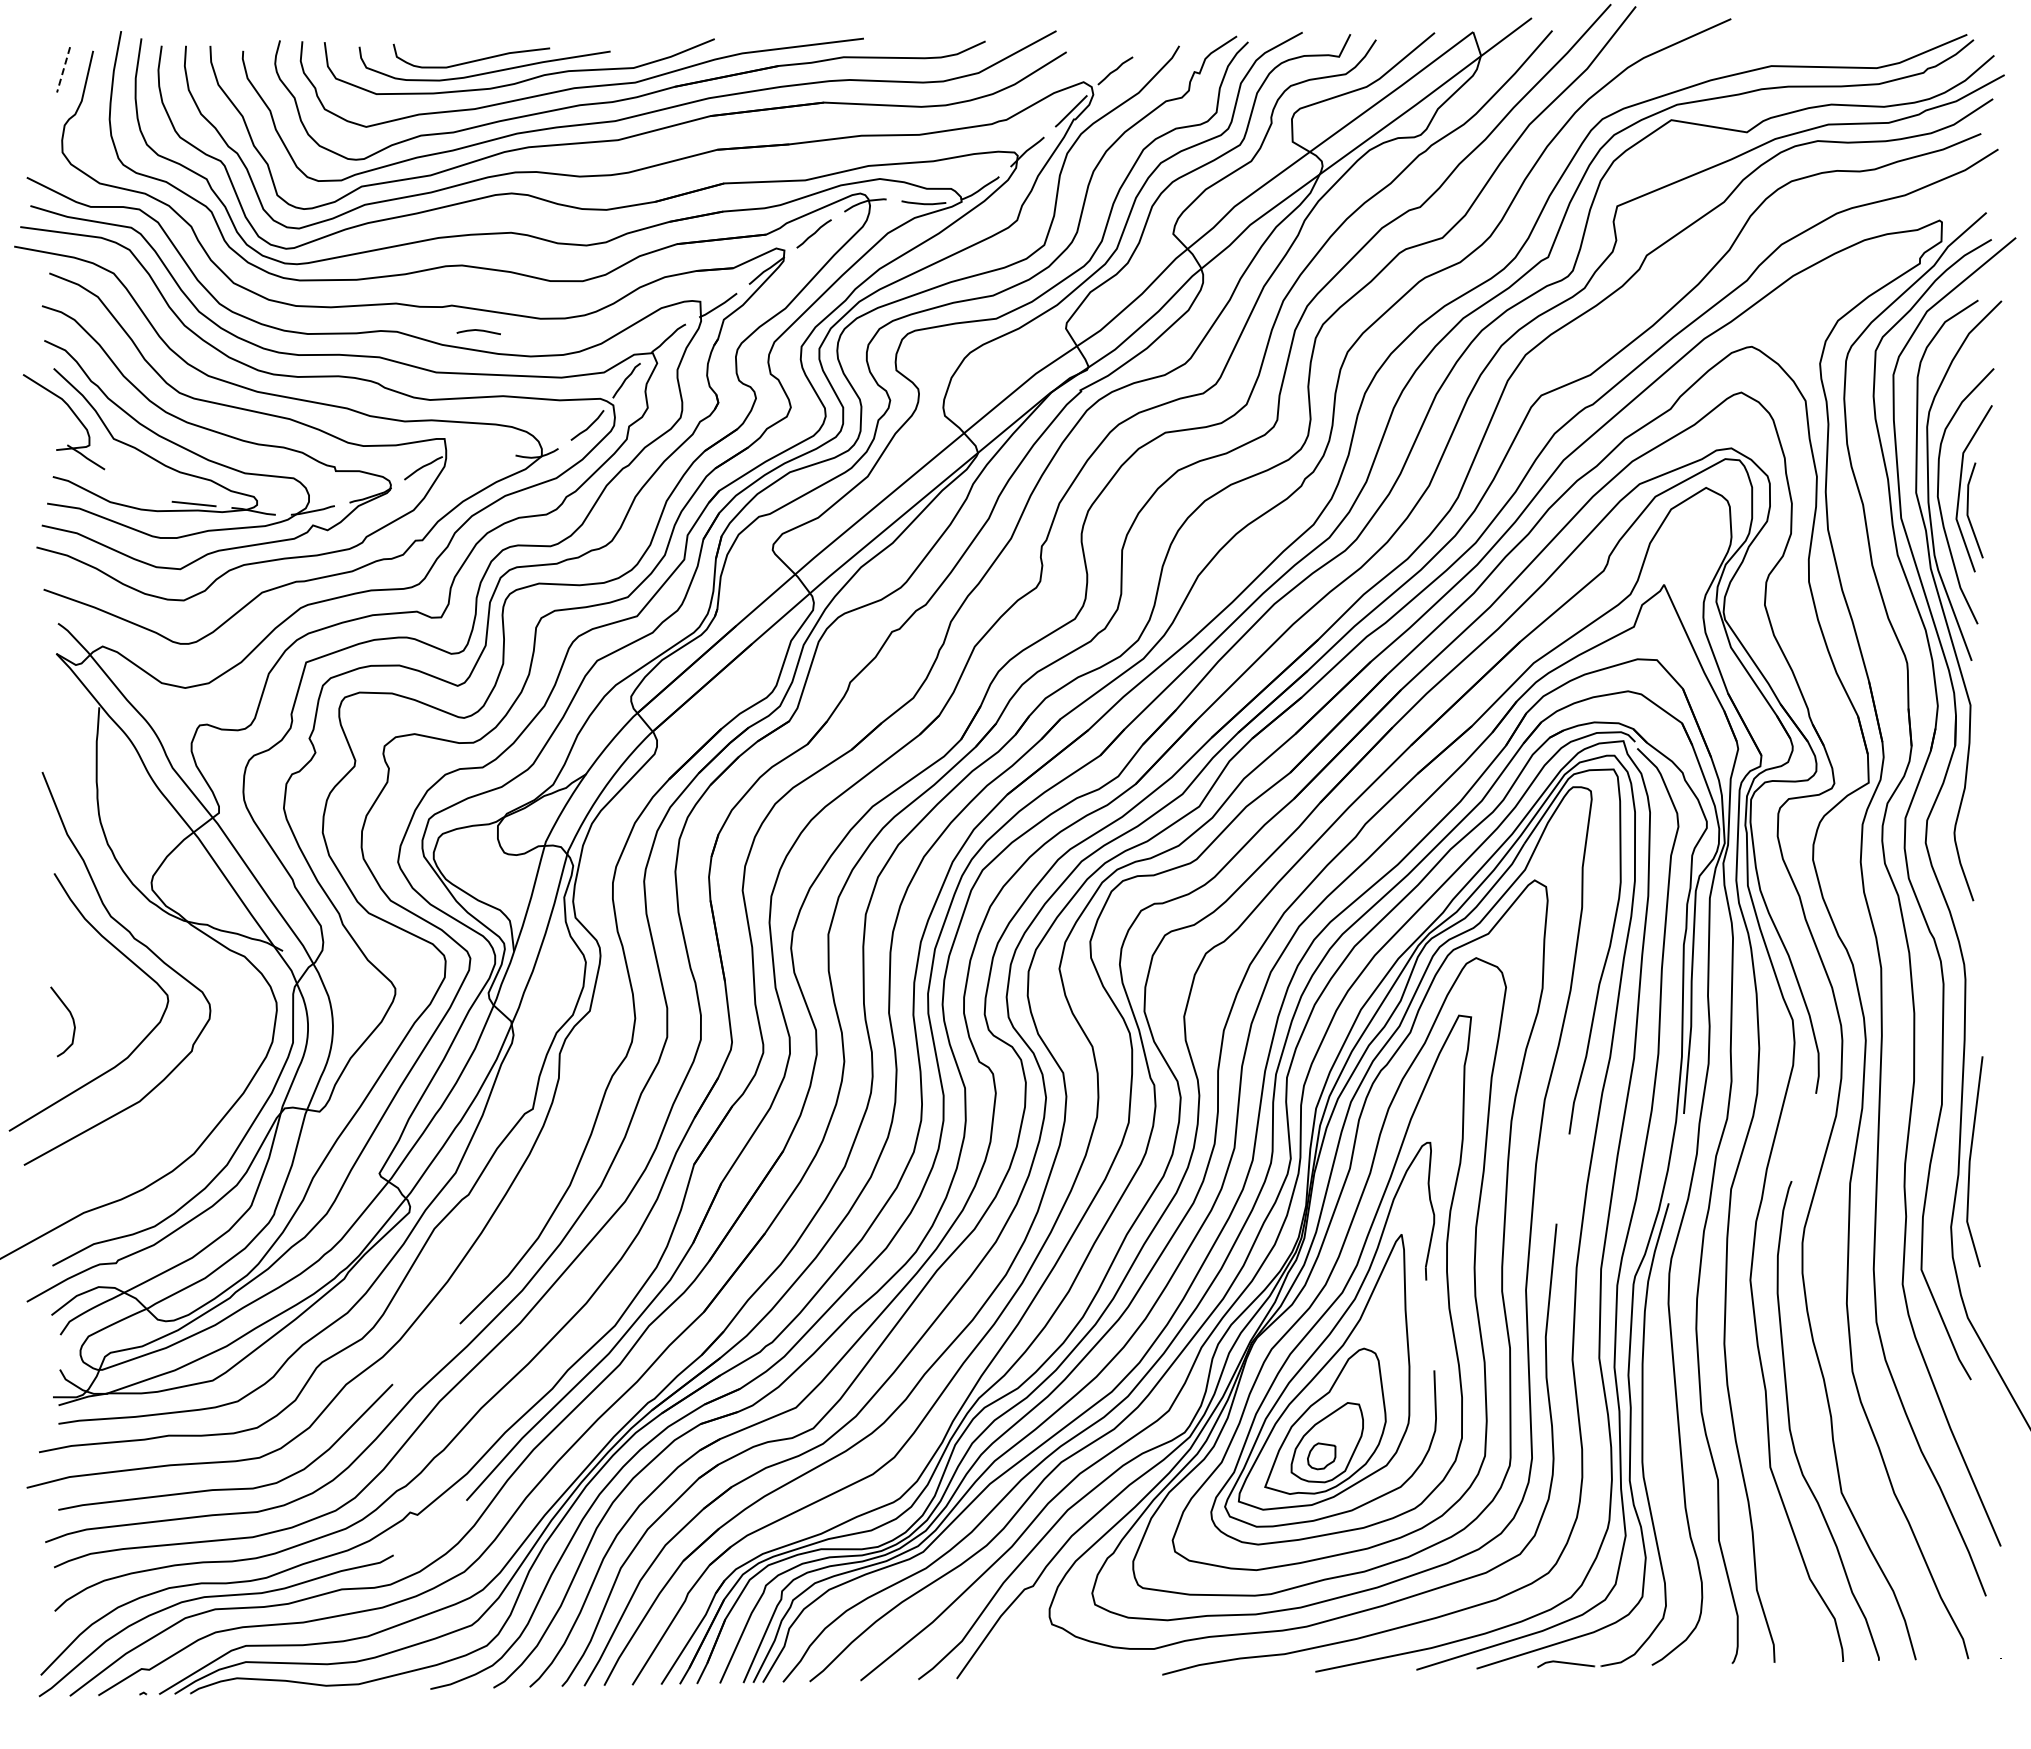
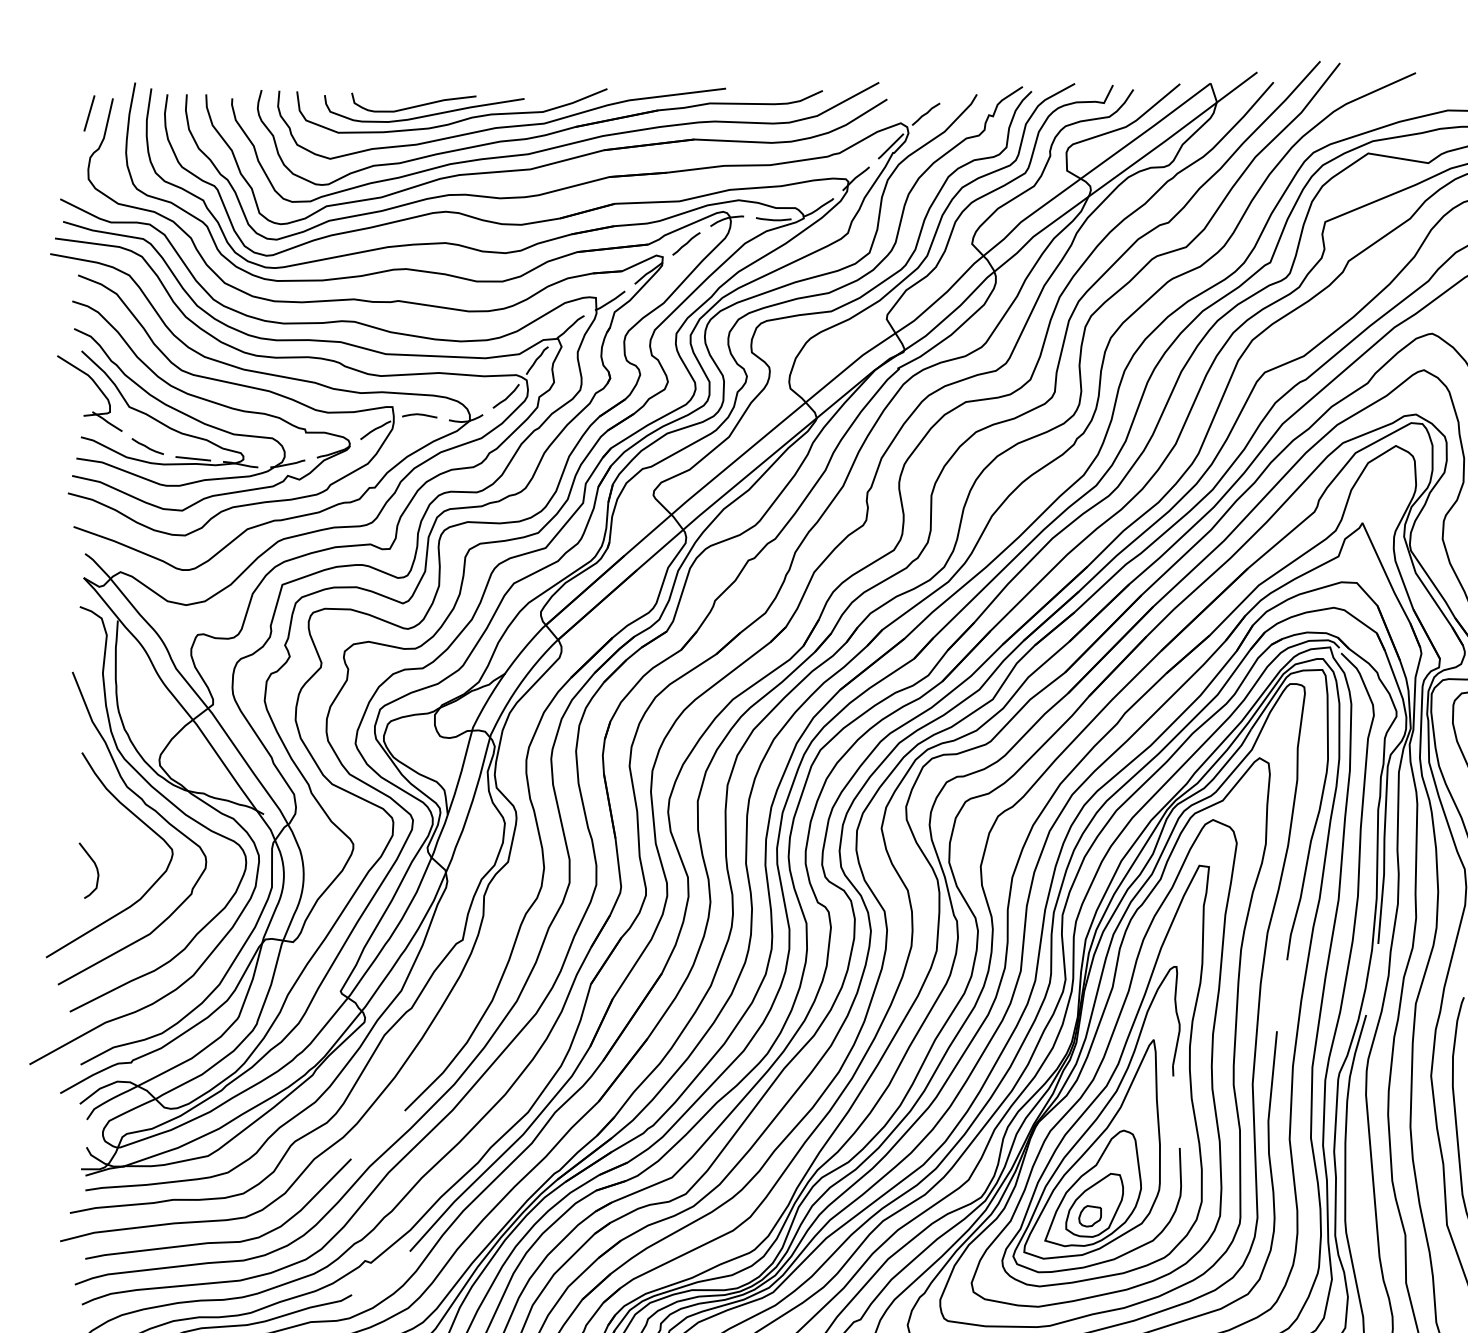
line: (63, 69) -> (89, 113), dashed -> solid
curve: (478, 331) -> (419, 415), moved
curve: (136, 488) -> (147, 446), added
curve: (158, 931) -> (164, 798), added

